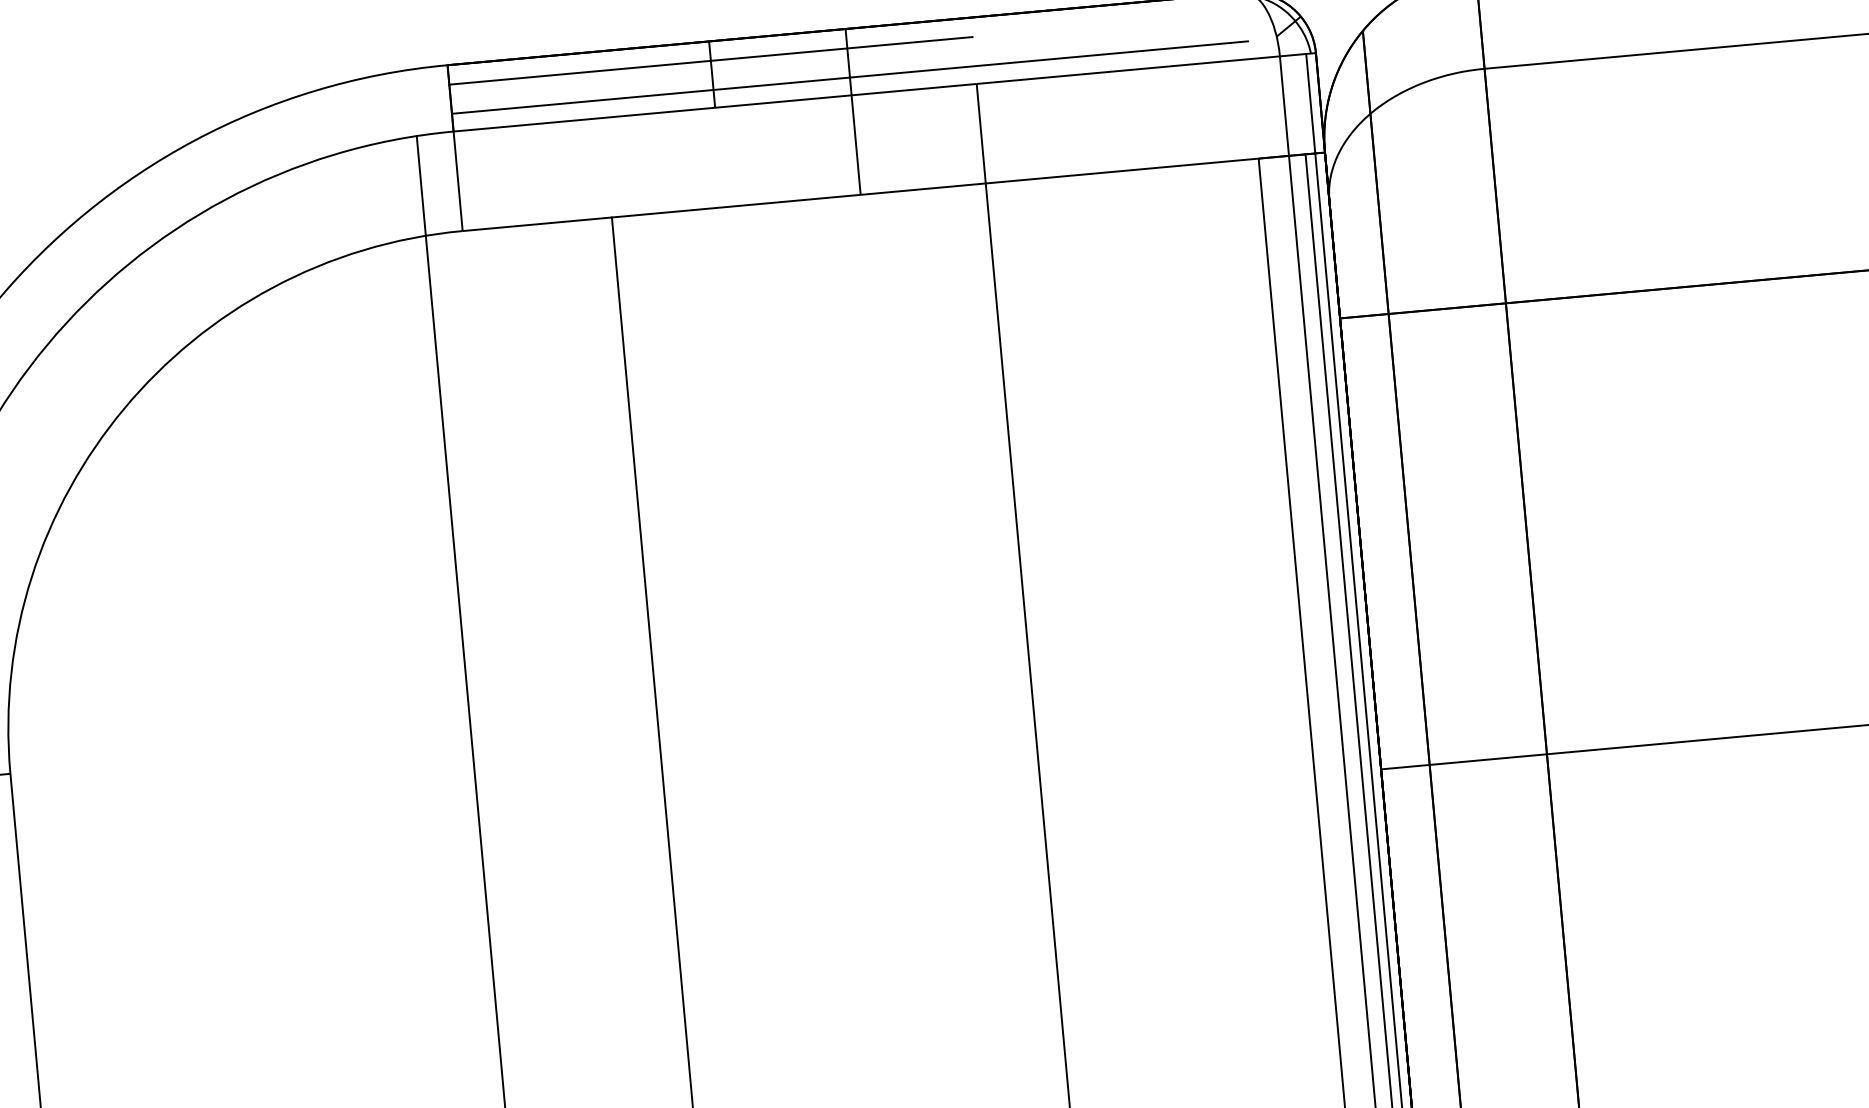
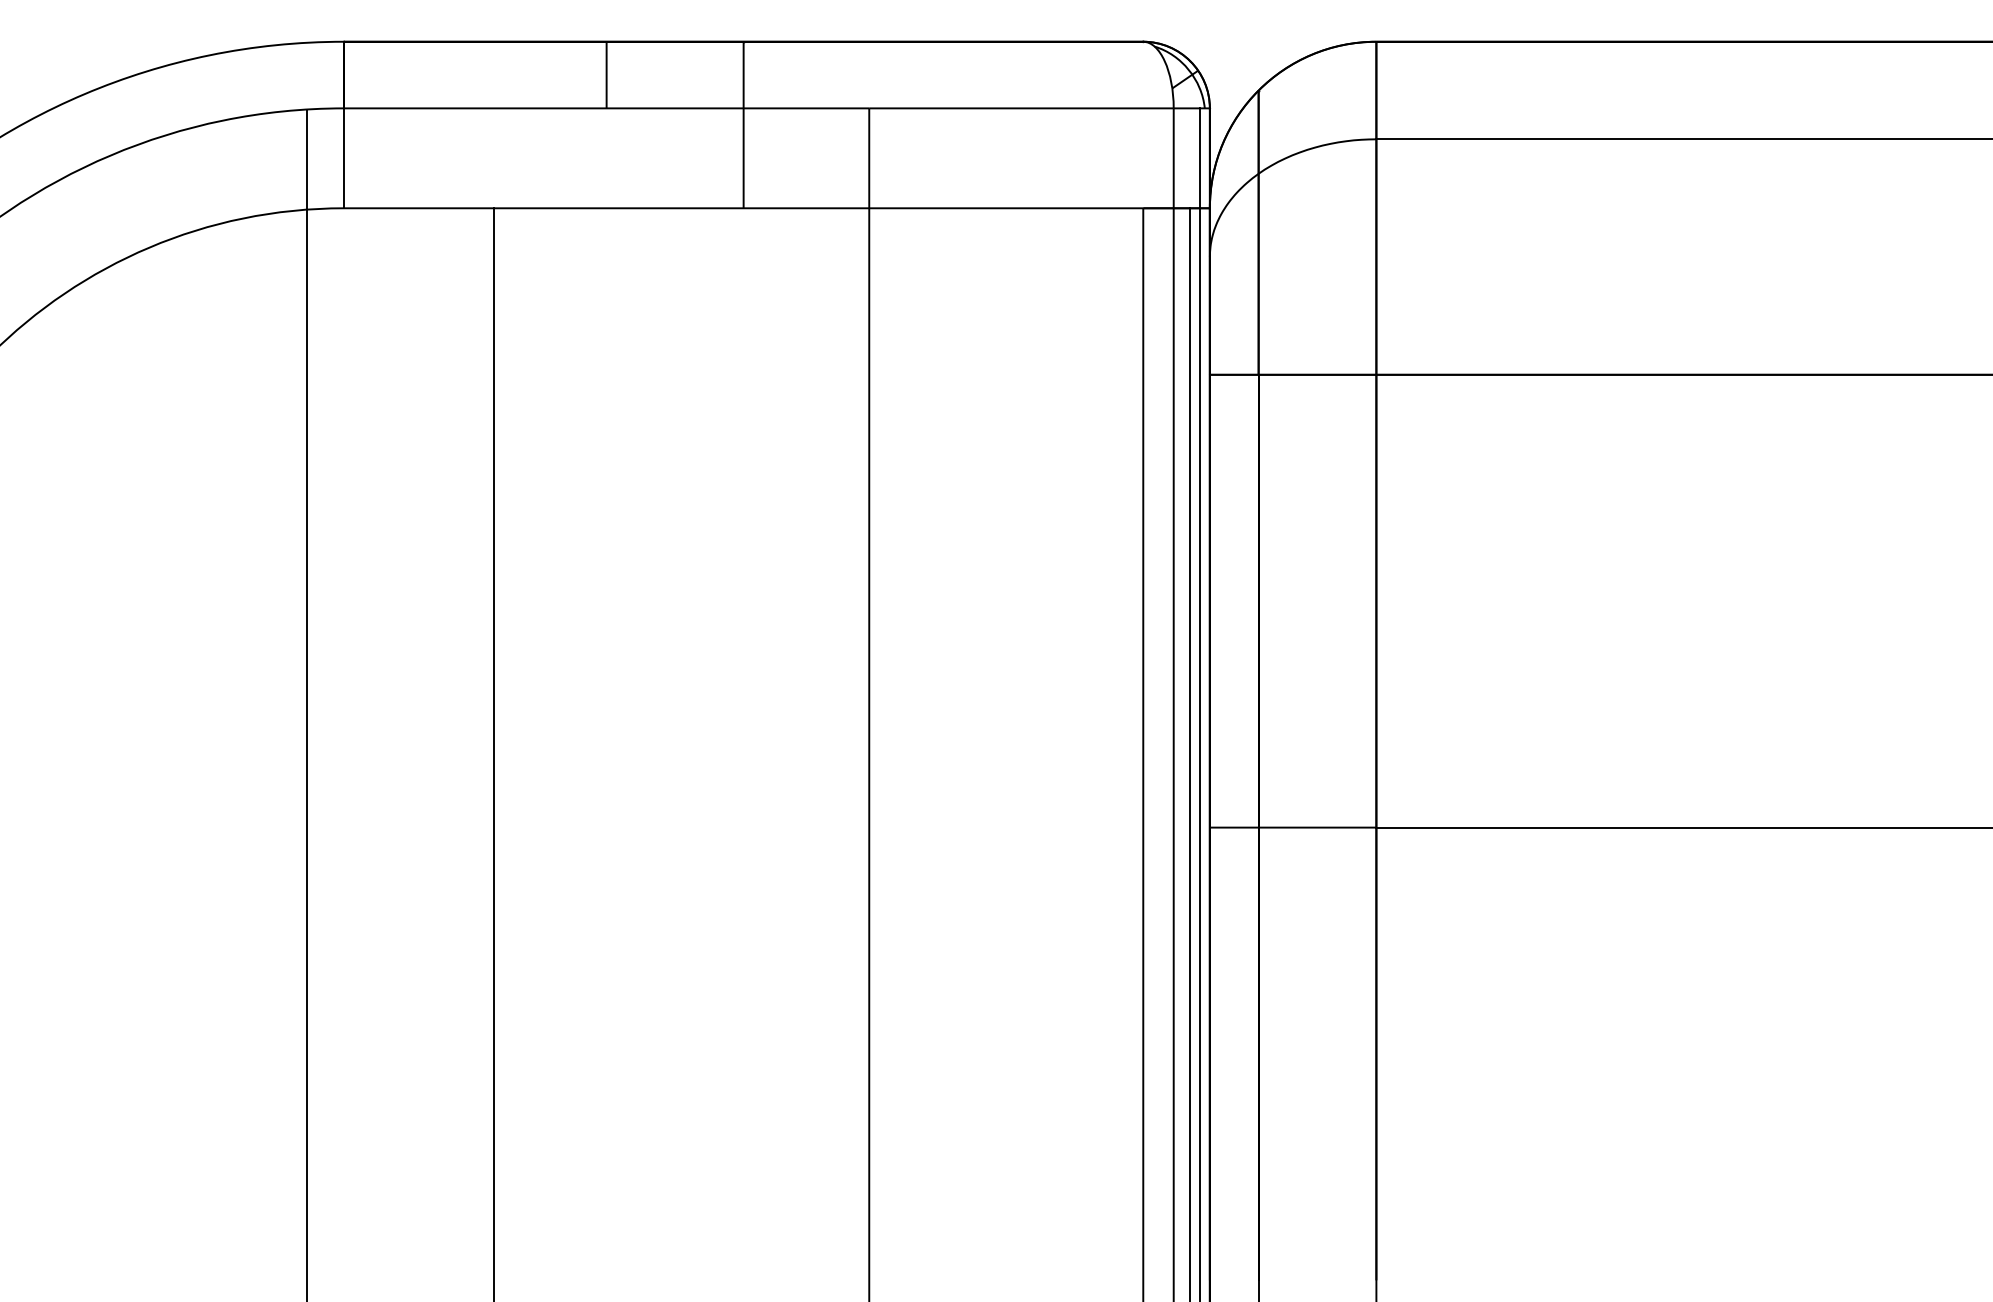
line: (710, 61) -> (606, 61), removed
line: (849, 77) -> (743, 90), removed

